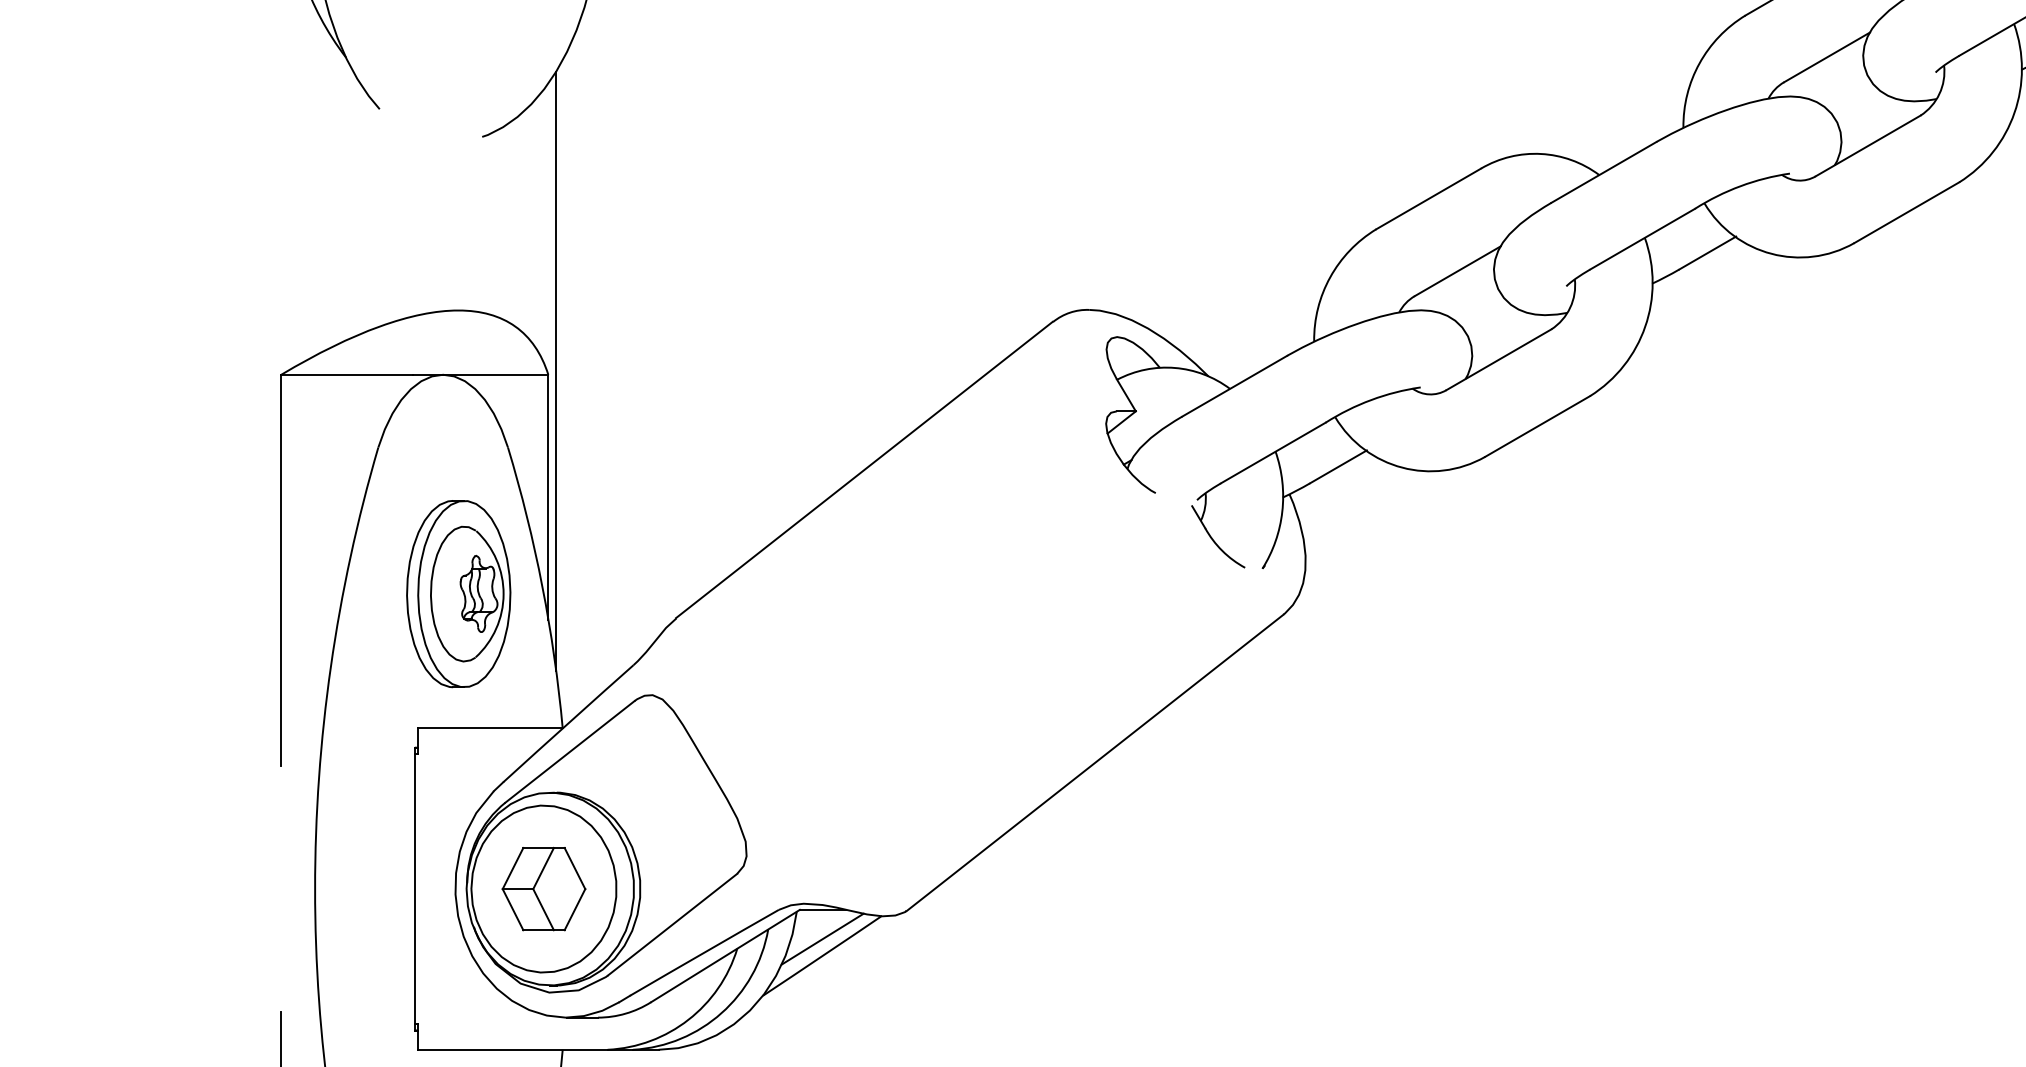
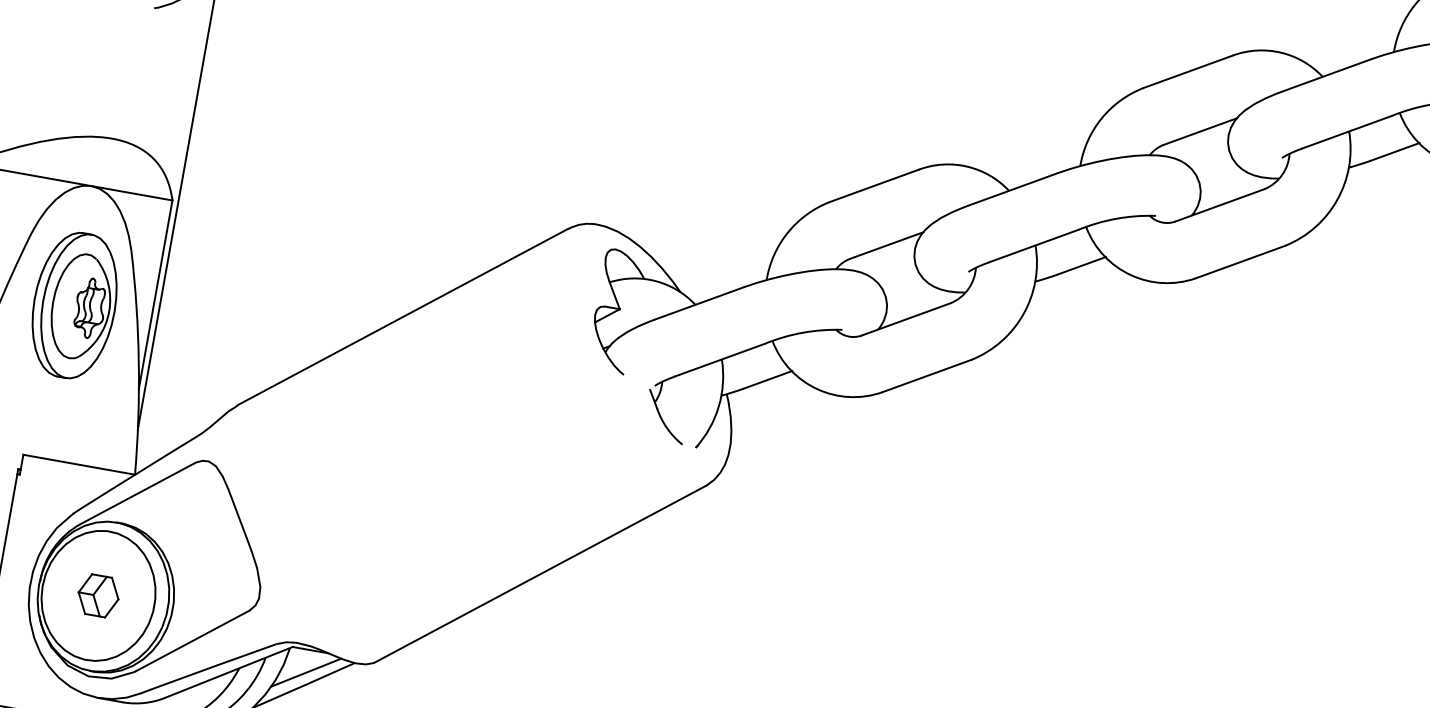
part: (458, 594) -> (74, 305), moved
part: (543, 888) -> (98, 595), size x0.62

